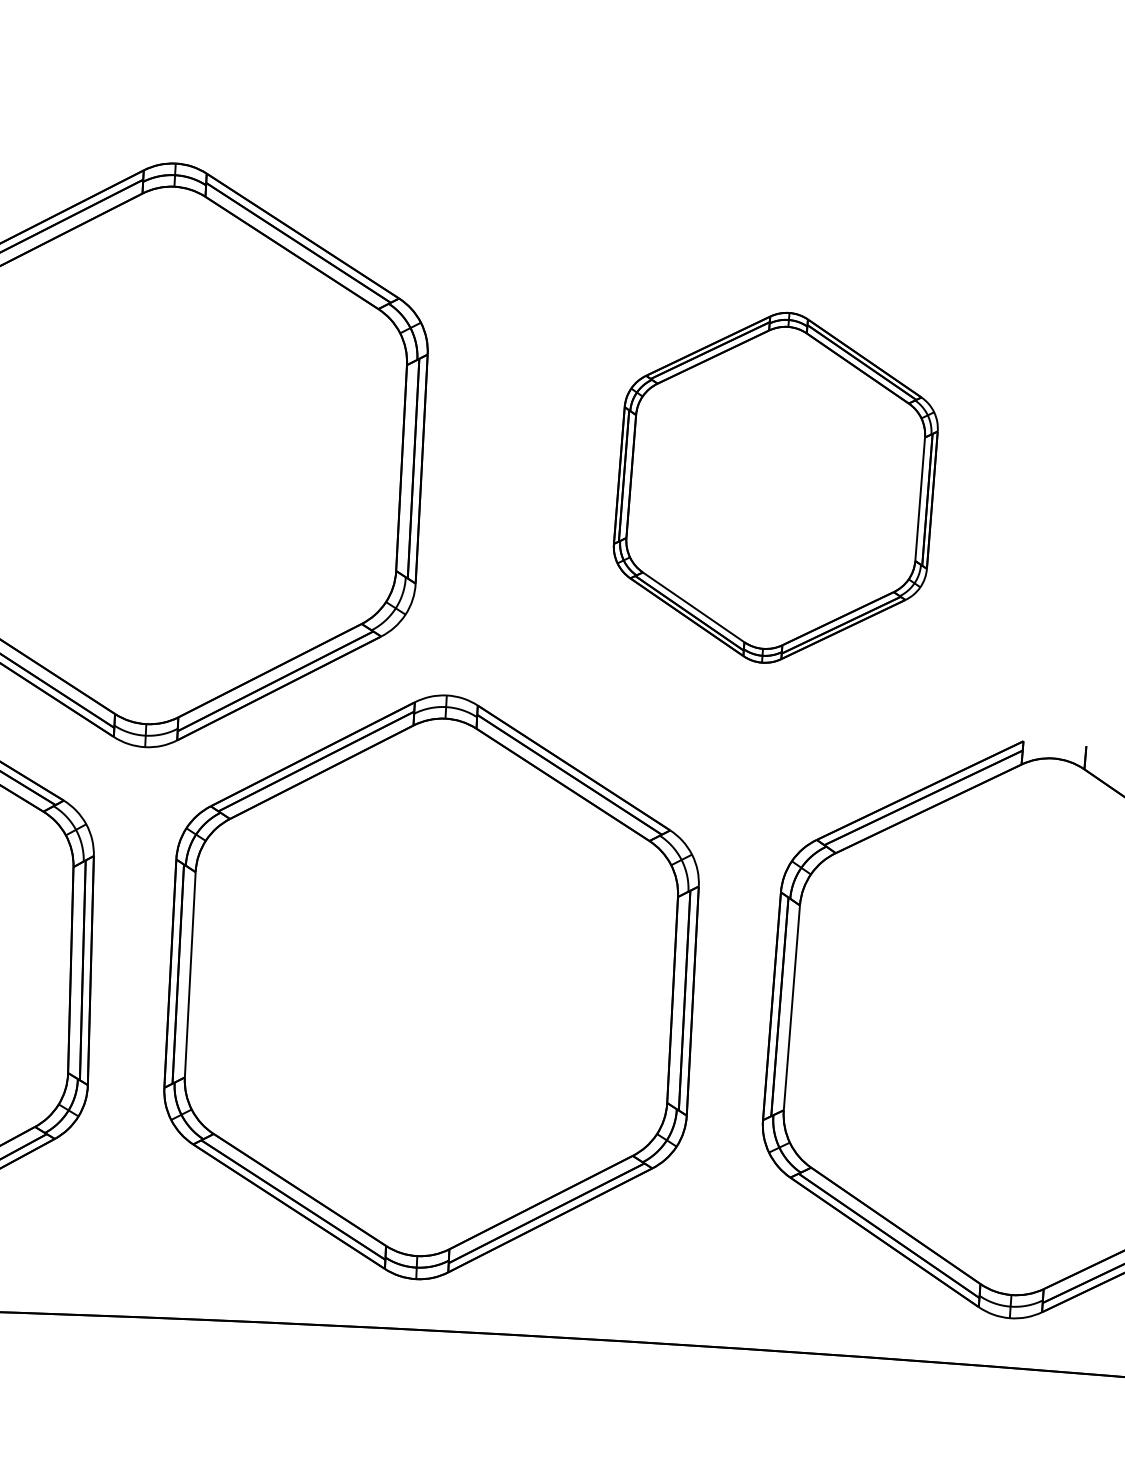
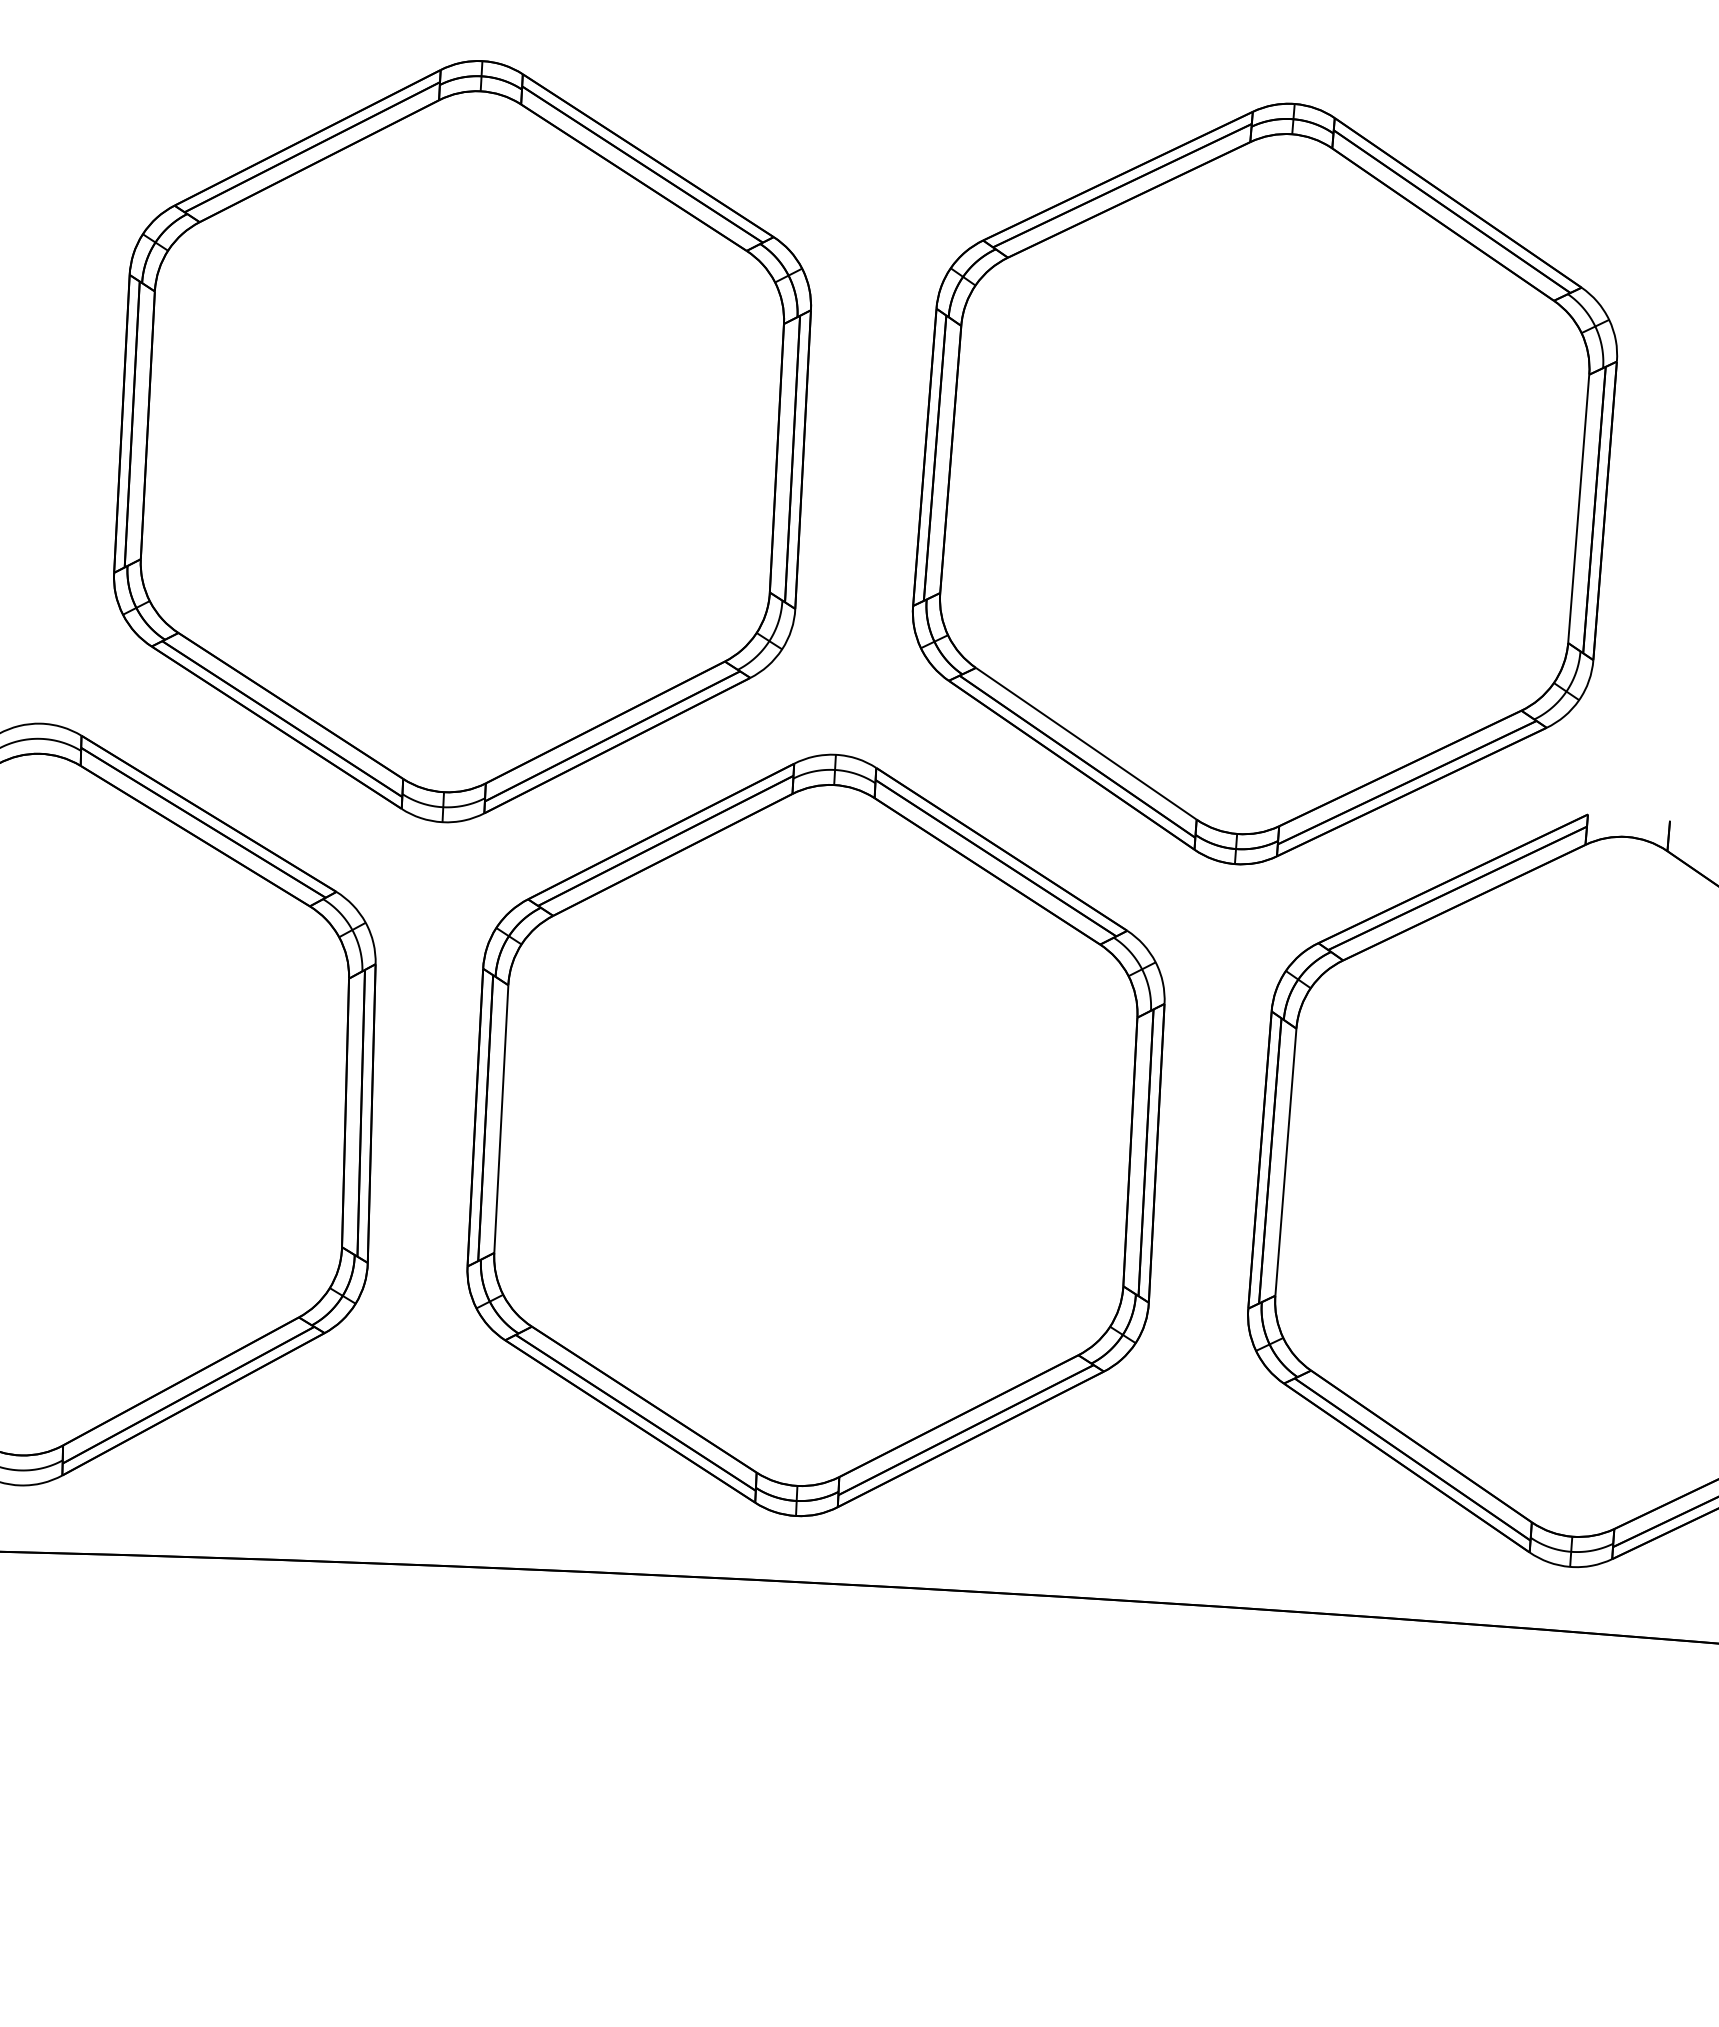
part: (775, 487) -> (1264, 483), size x1.67

